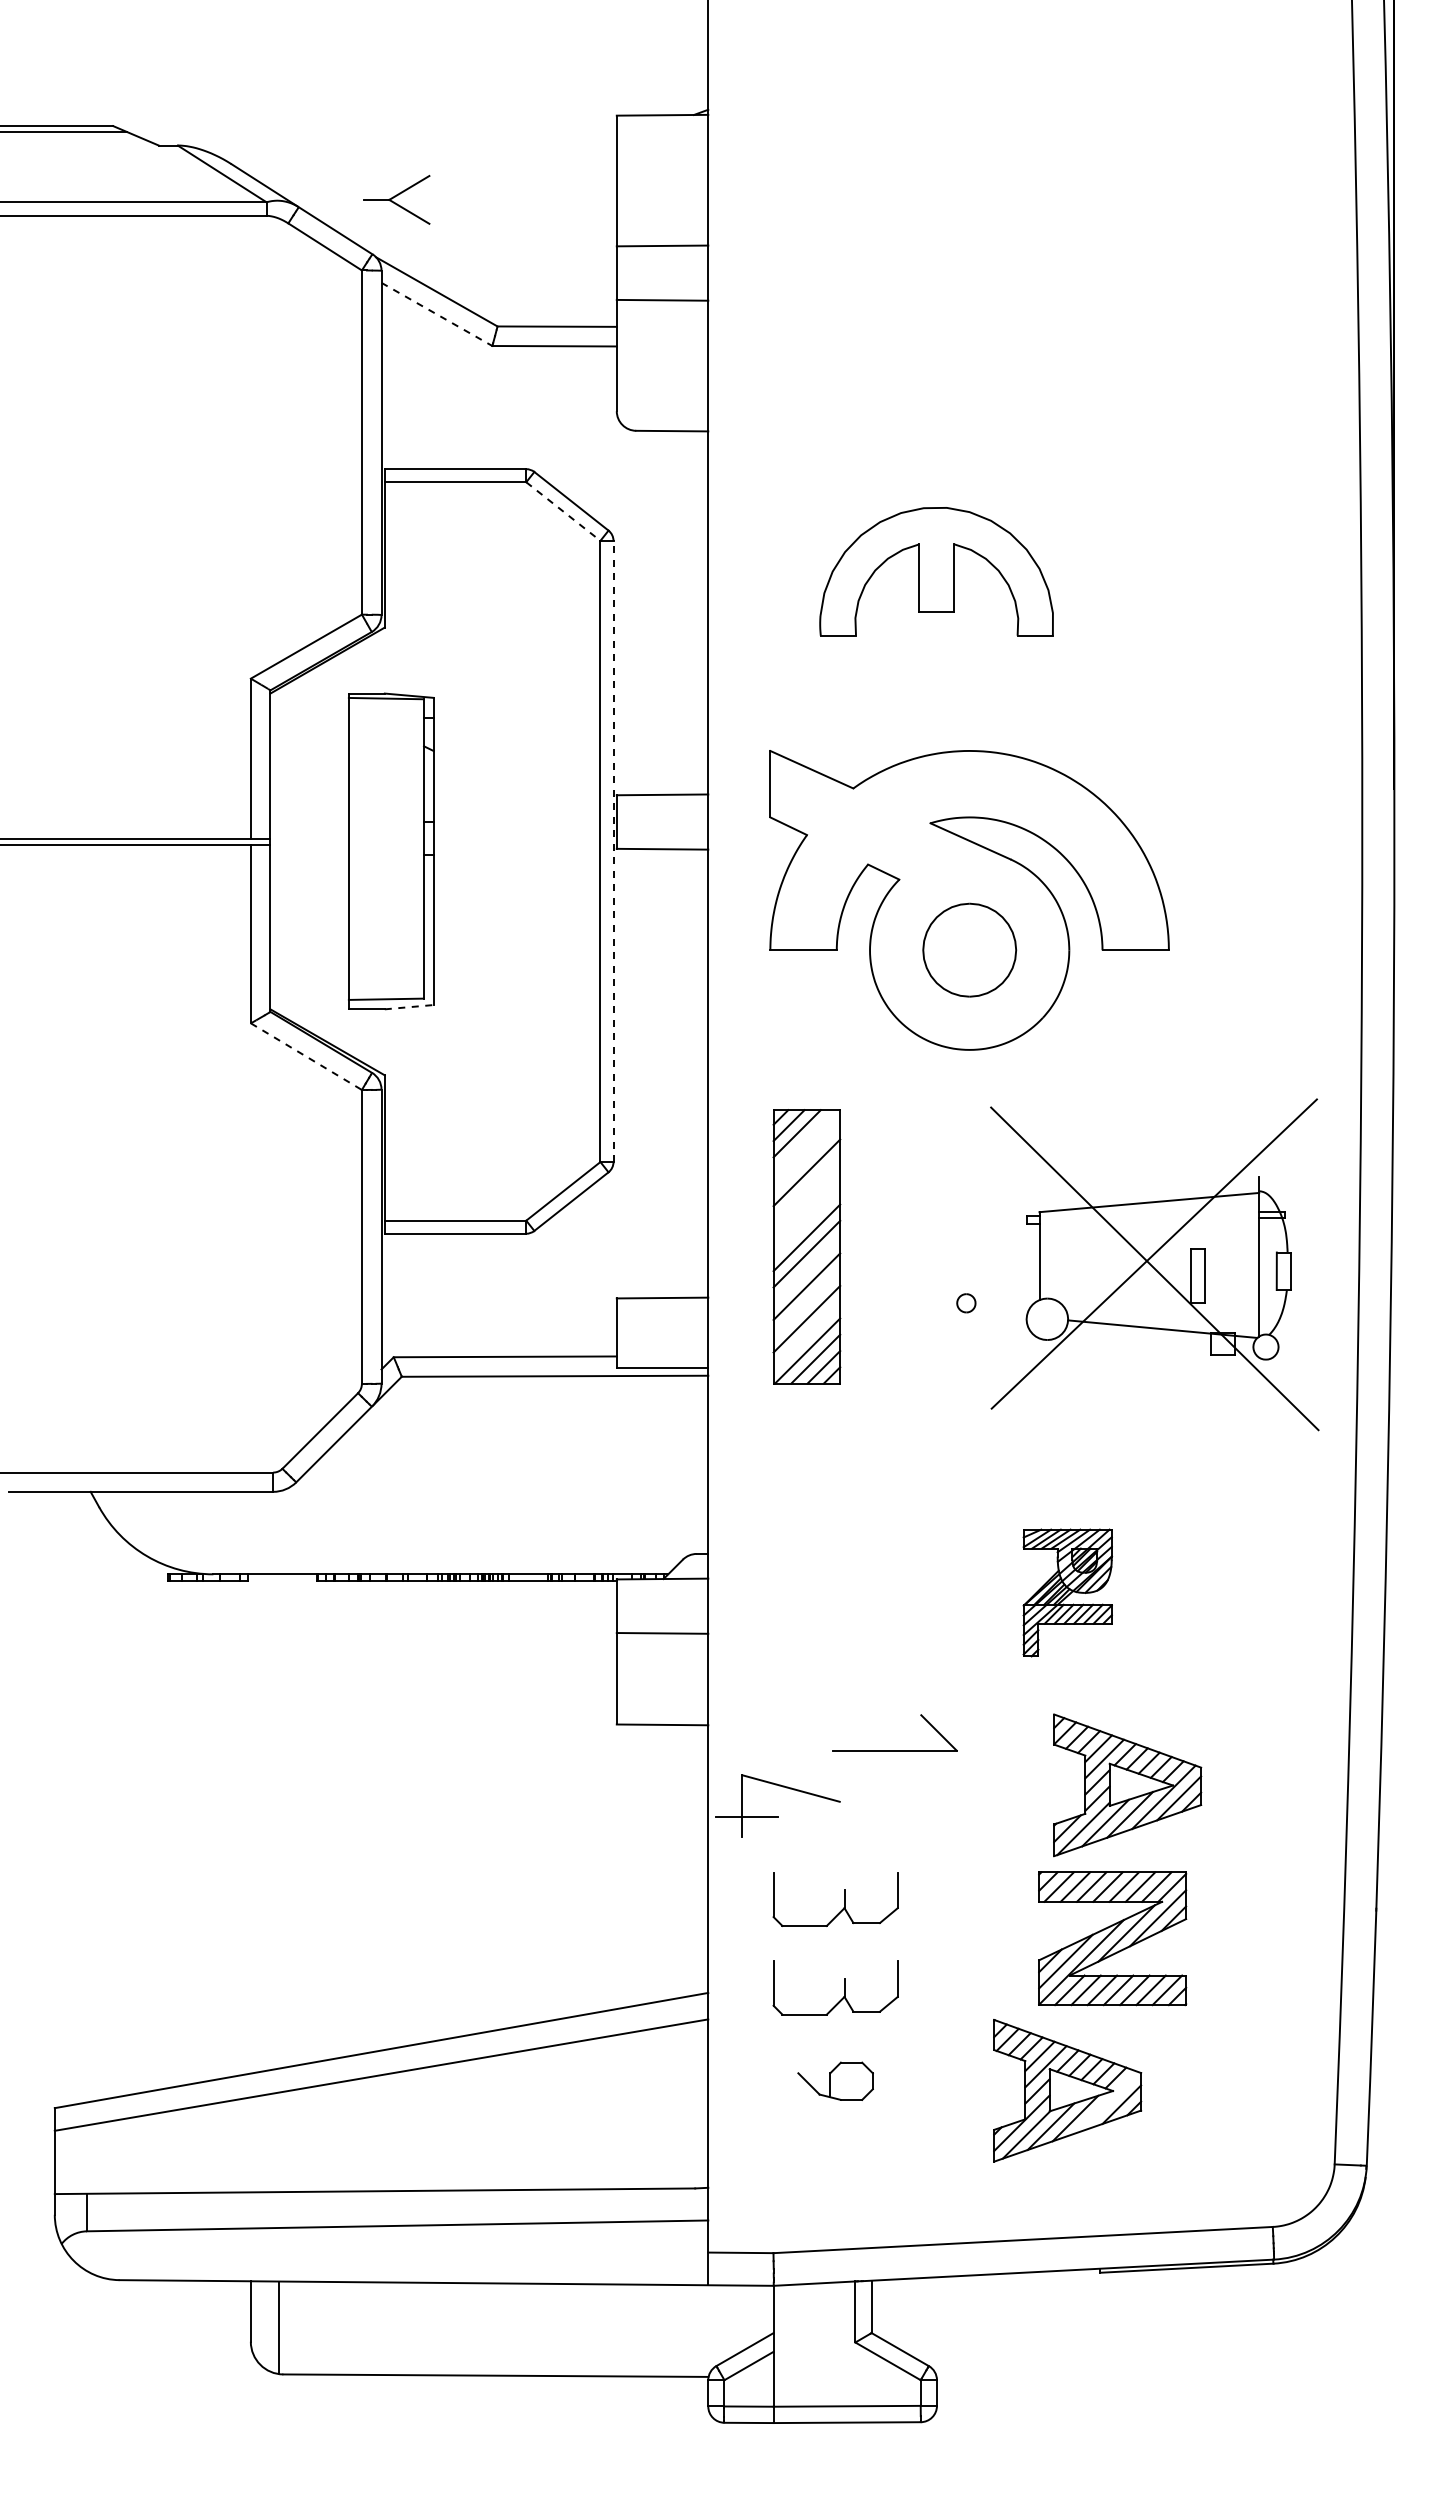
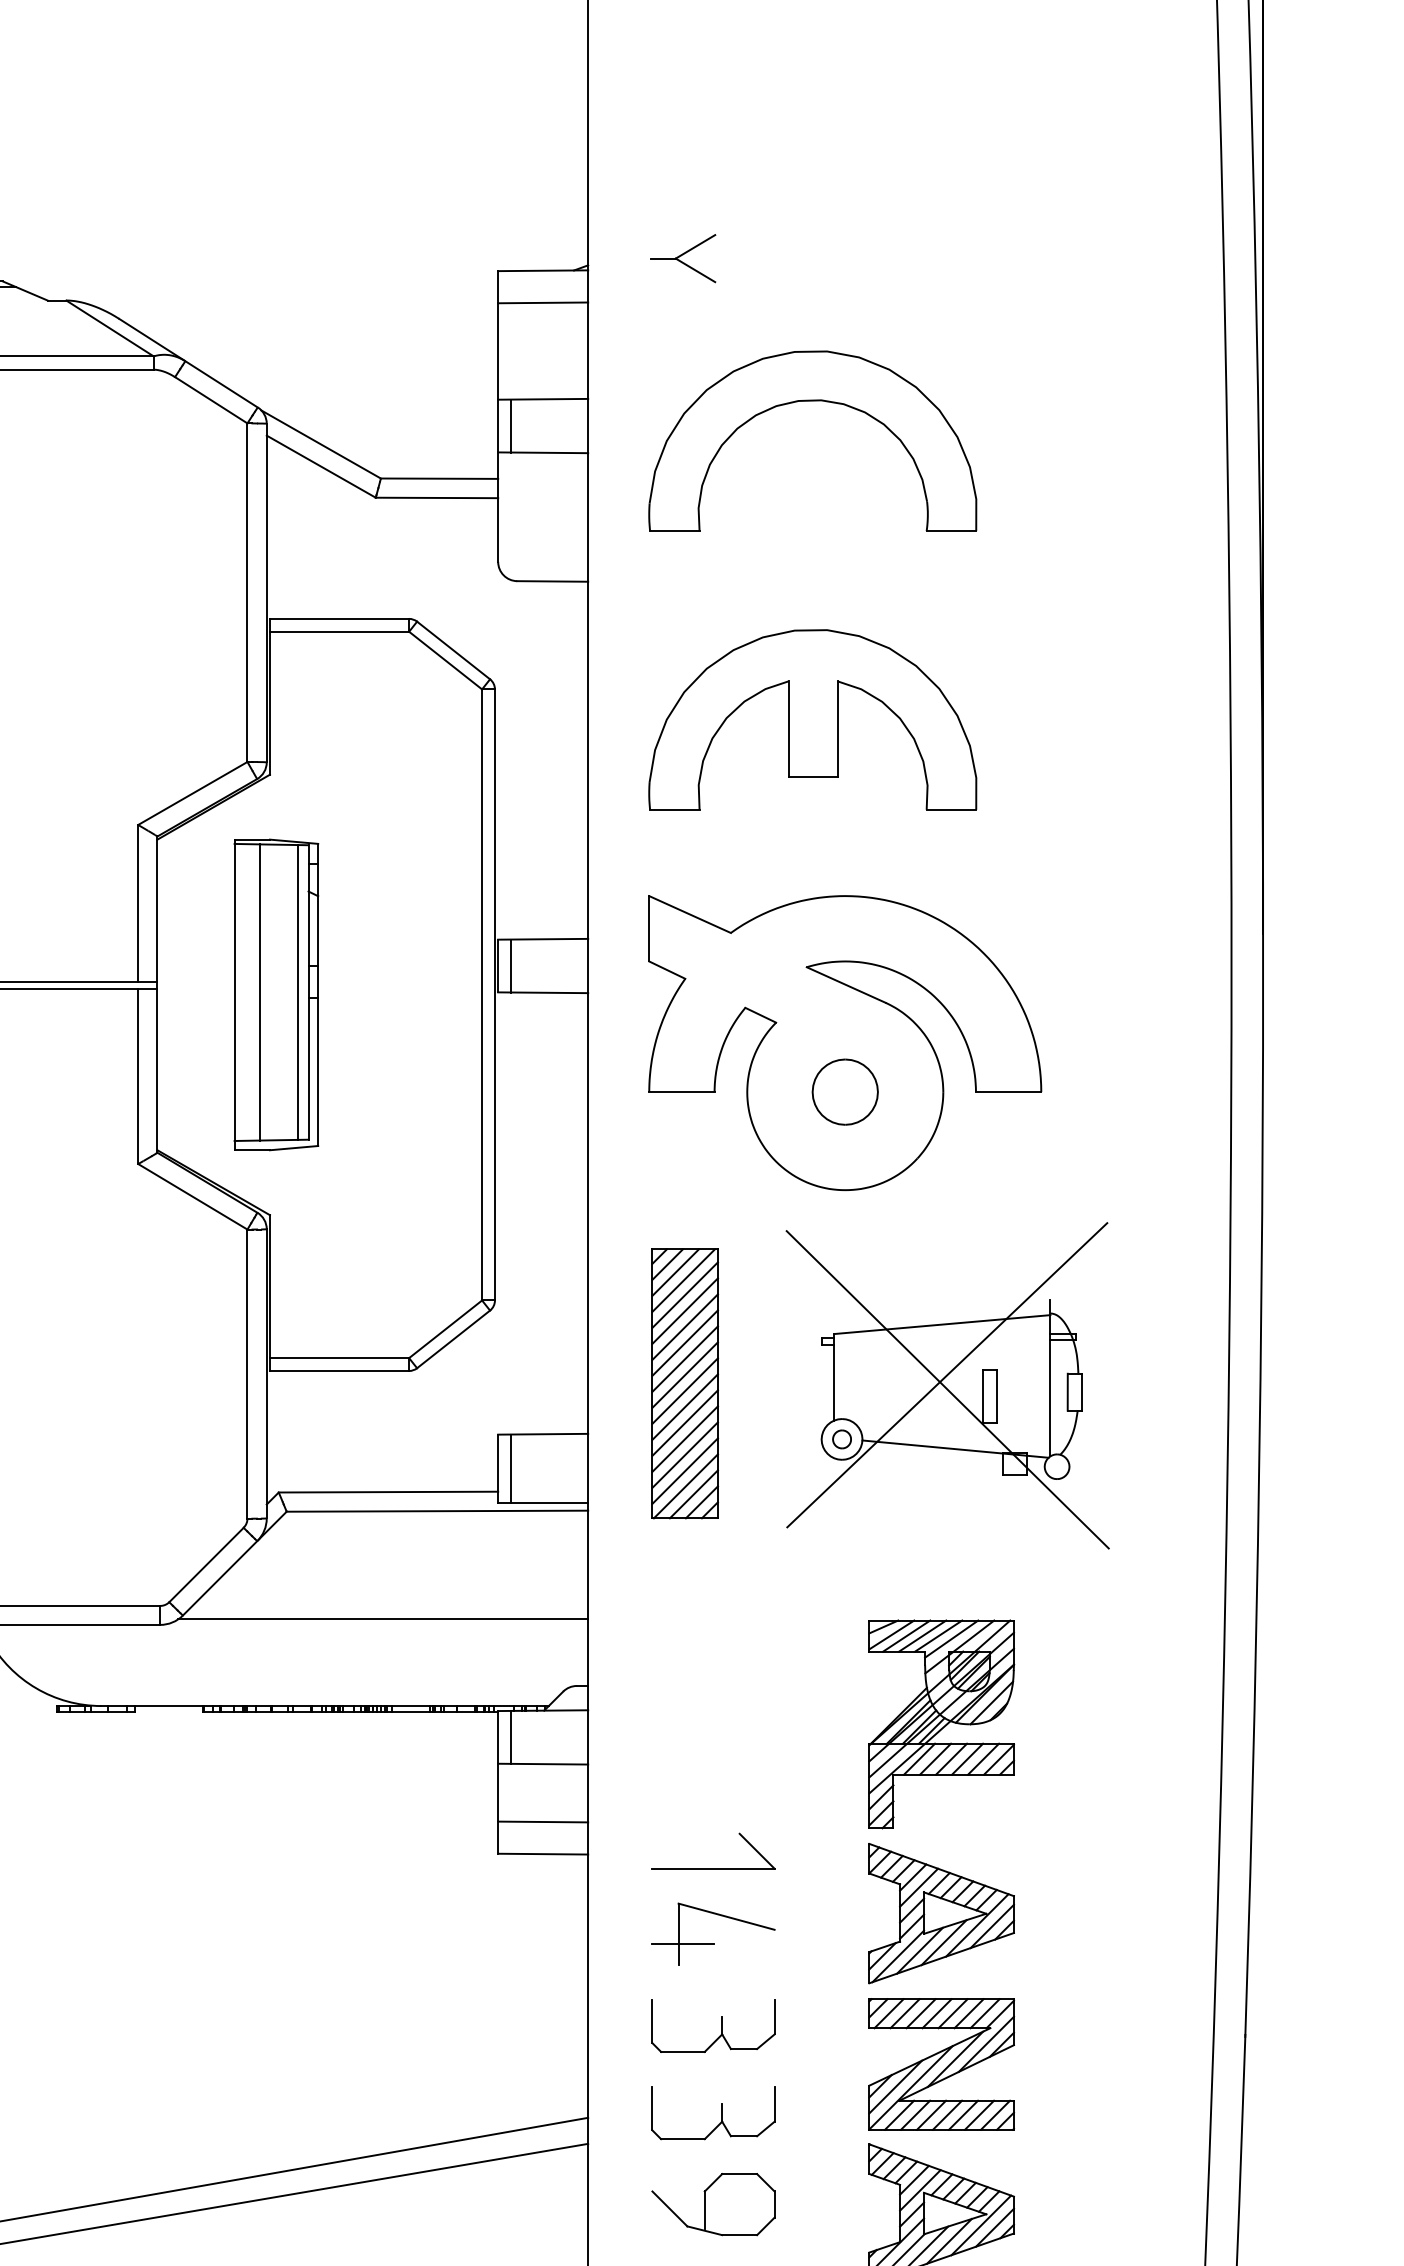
line: (662, 147) -> (543, 302), added
part: (396, 199) -> (682, 258), moved
part: (936, 248) -> (812, 401), added
line: (629, 273) -> (510, 426), added
line: (436, 314) -> (320, 466), dashed -> solid
line: (563, 511) -> (445, 660), dashed -> solid
part: (936, 571) -> (812, 719), size x1.43
line: (629, 821) -> (510, 965), added
line: (375, 848) -> (260, 992), added
line: (413, 848) -> (298, 992), added
line: (613, 851) -> (494, 994), dashed -> solid
part: (969, 950) -> (845, 1092), size x0.71
line: (409, 1007) -> (294, 1148), dashed -> solid
line: (306, 1056) -> (192, 1196), dashed -> solid
line: (805, 1141) -> (683, 1280), added
line: (806, 1156) -> (684, 1295), added
line: (806, 1188) -> (684, 1326), added
line: (806, 1205) -> (684, 1343), added
line: (806, 1221) -> (684, 1358), added
part: (1154, 1264) -> (947, 1385), moved
line: (806, 1270) -> (684, 1407), added
line: (806, 1302) -> (684, 1438), added
line: (629, 1332) -> (510, 1468), added
line: (806, 1335) -> (684, 1471), added
line: (499, 1486) -> (382, 1619), added
part: (1067, 1592) -> (941, 1723), size x1.67
line: (629, 1606) -> (510, 1737), added
line: (662, 1691) -> (543, 1821), added
part: (894, 1750) -> (713, 1868), moved
part: (1127, 1785) -> (941, 1913), moved
part: (777, 1816) -> (713, 1944), moved
part: (1112, 1938) -> (941, 2064), moved
part: (835, 2081) -> (713, 2204), size x1.67
line: (1107, 2102) -> (980, 2225), added

